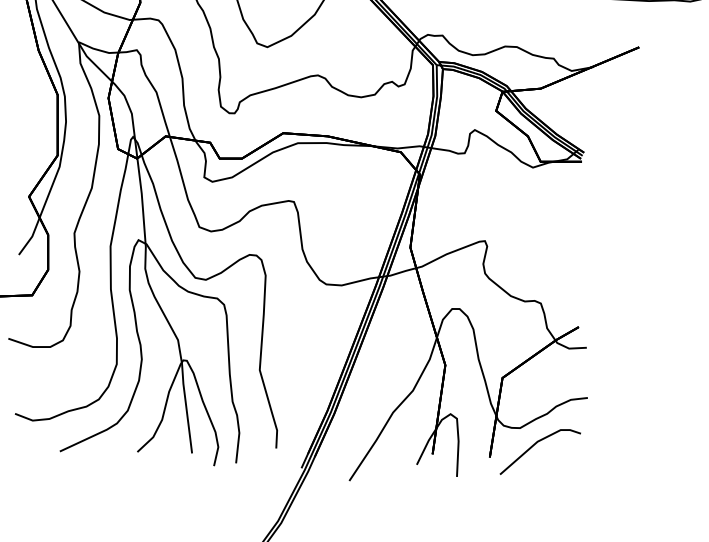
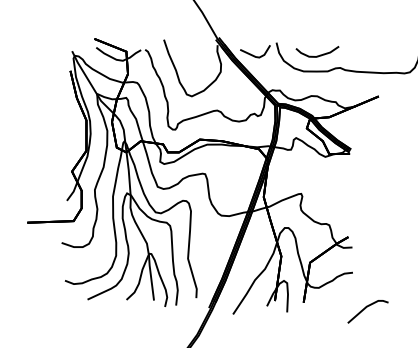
line: (535, 447) -> (365, 309), moved

